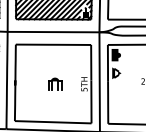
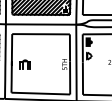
part: (54, 84) -> (24, 64), moved

